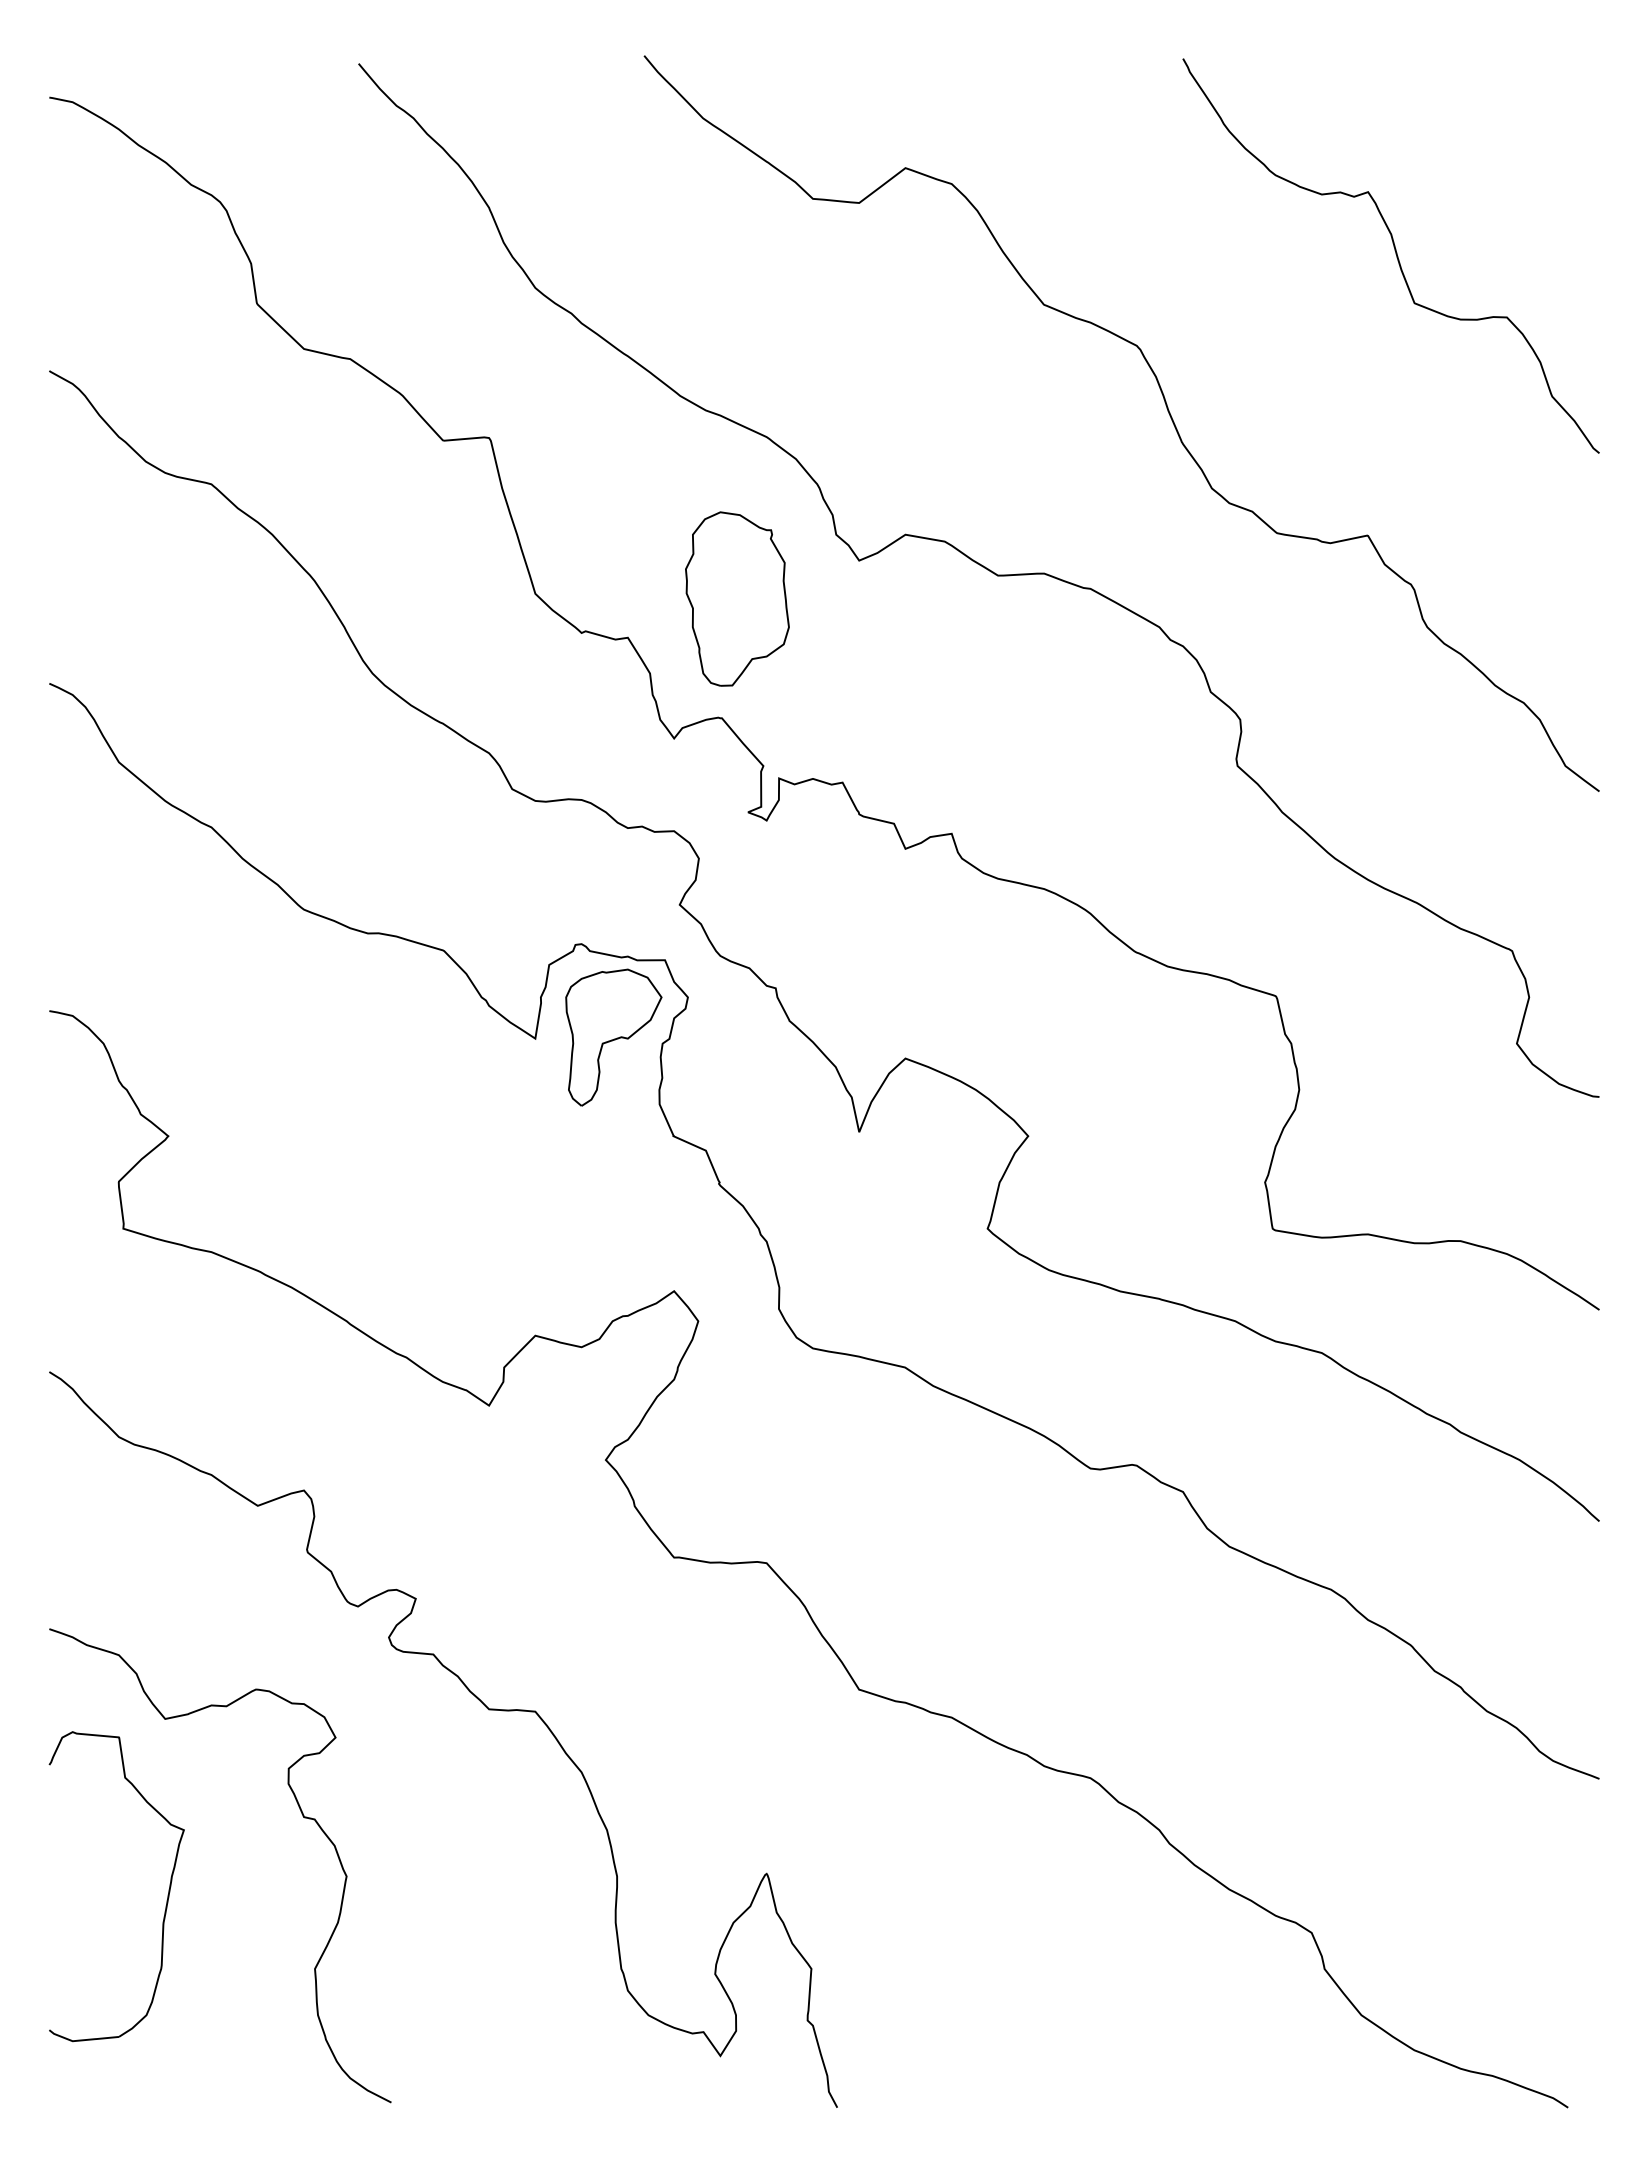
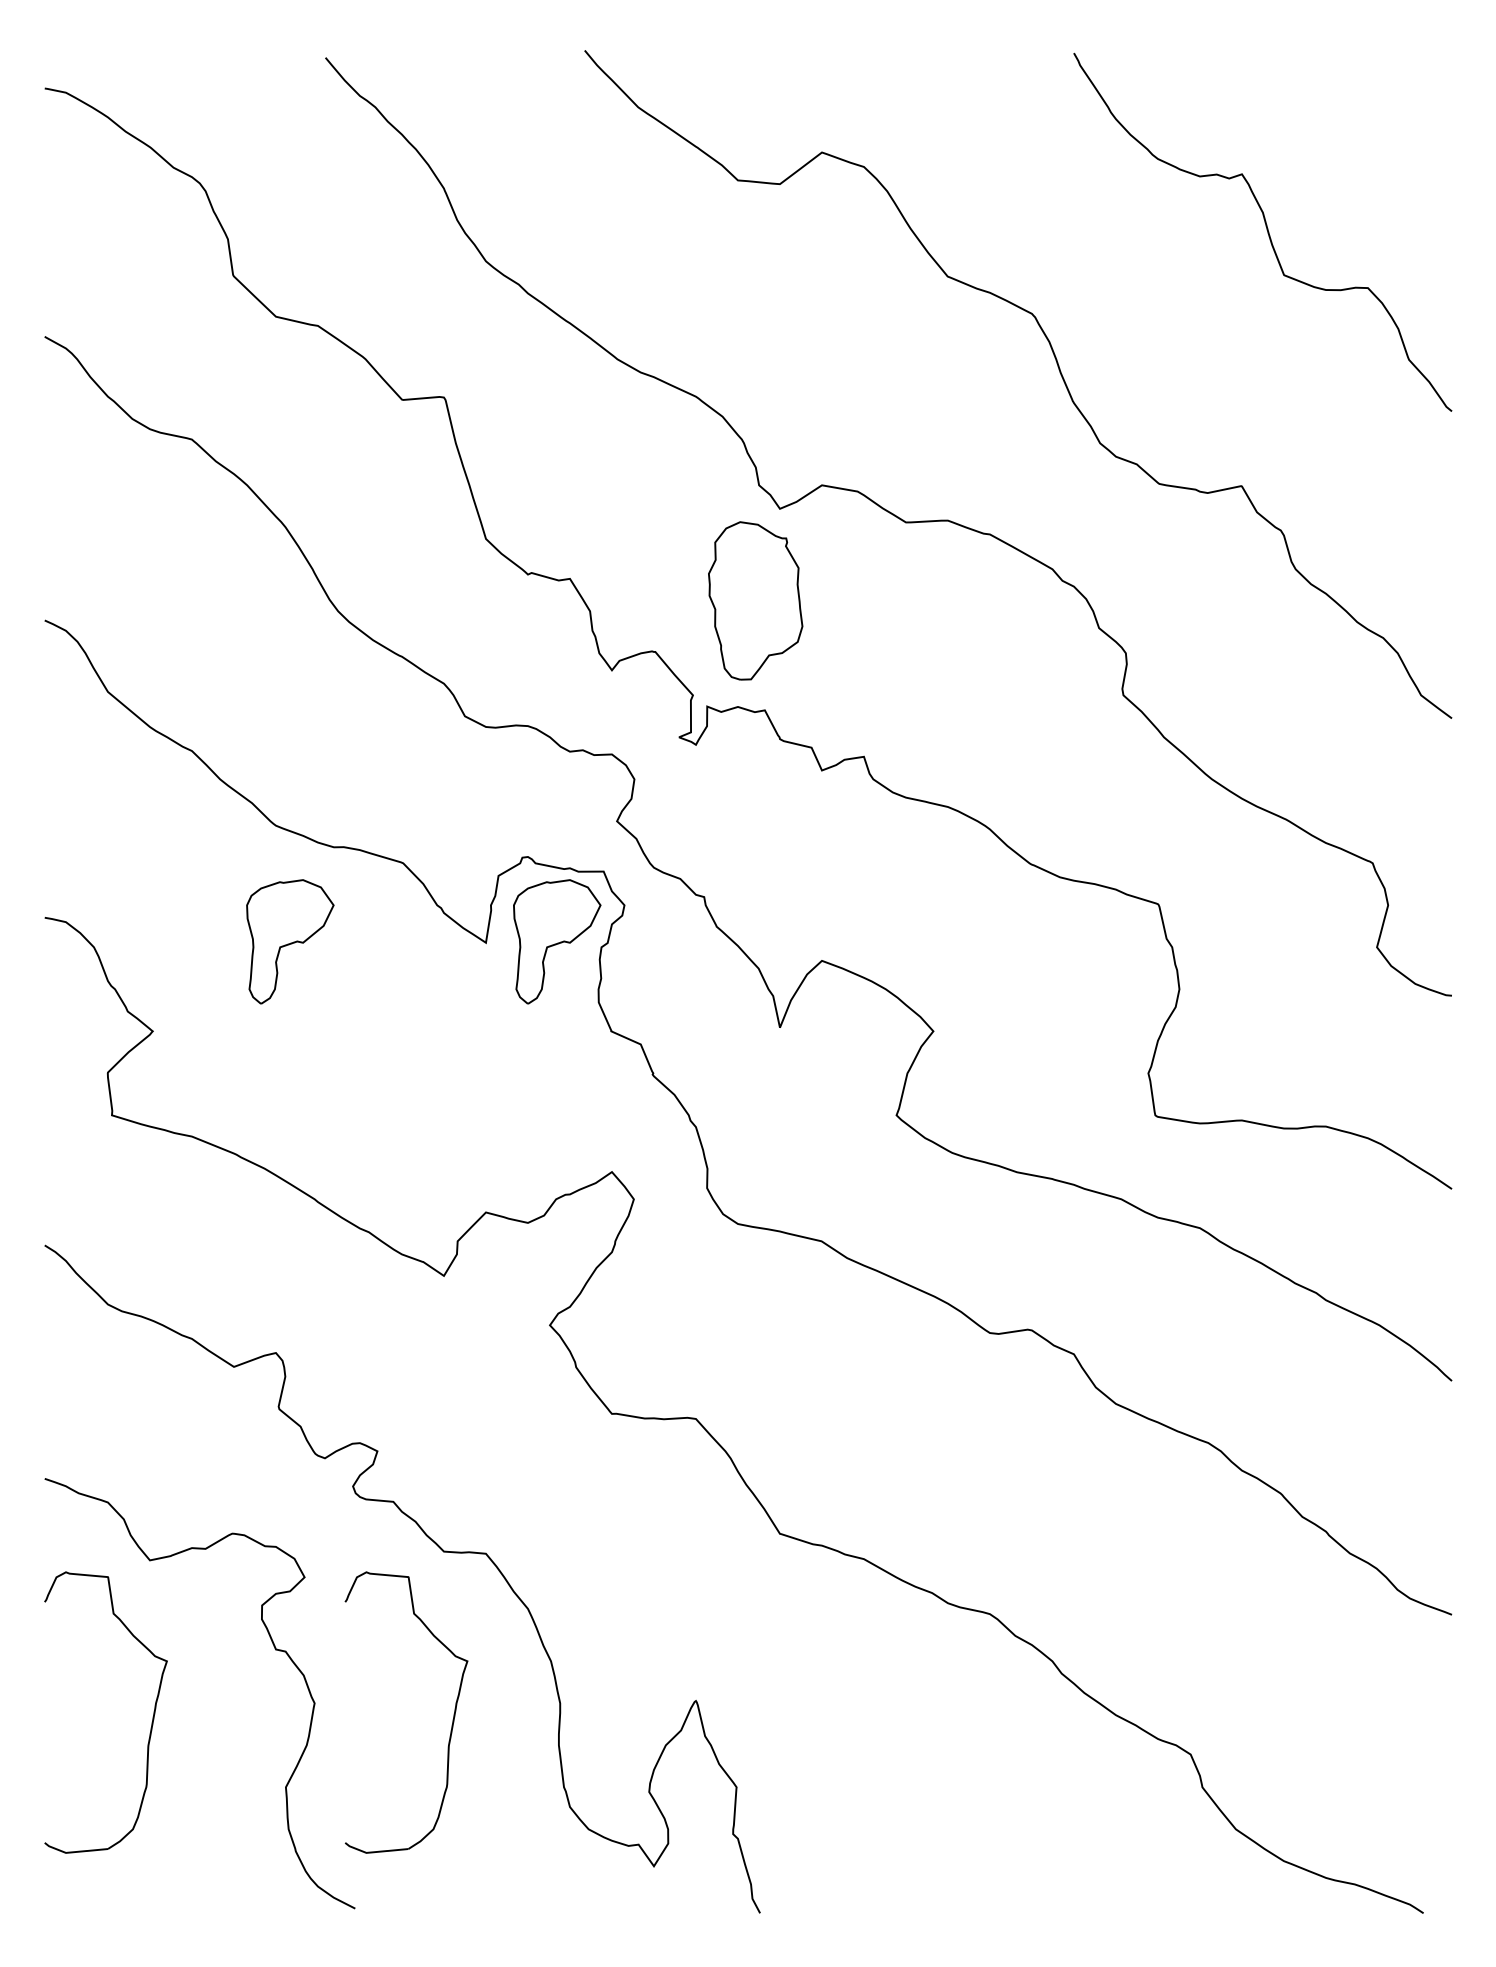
part: (737, 598) -> (755, 600), moved
part: (319, 1037) -> (290, 941), added
part: (498, 1894) -> (452, 1719), added

